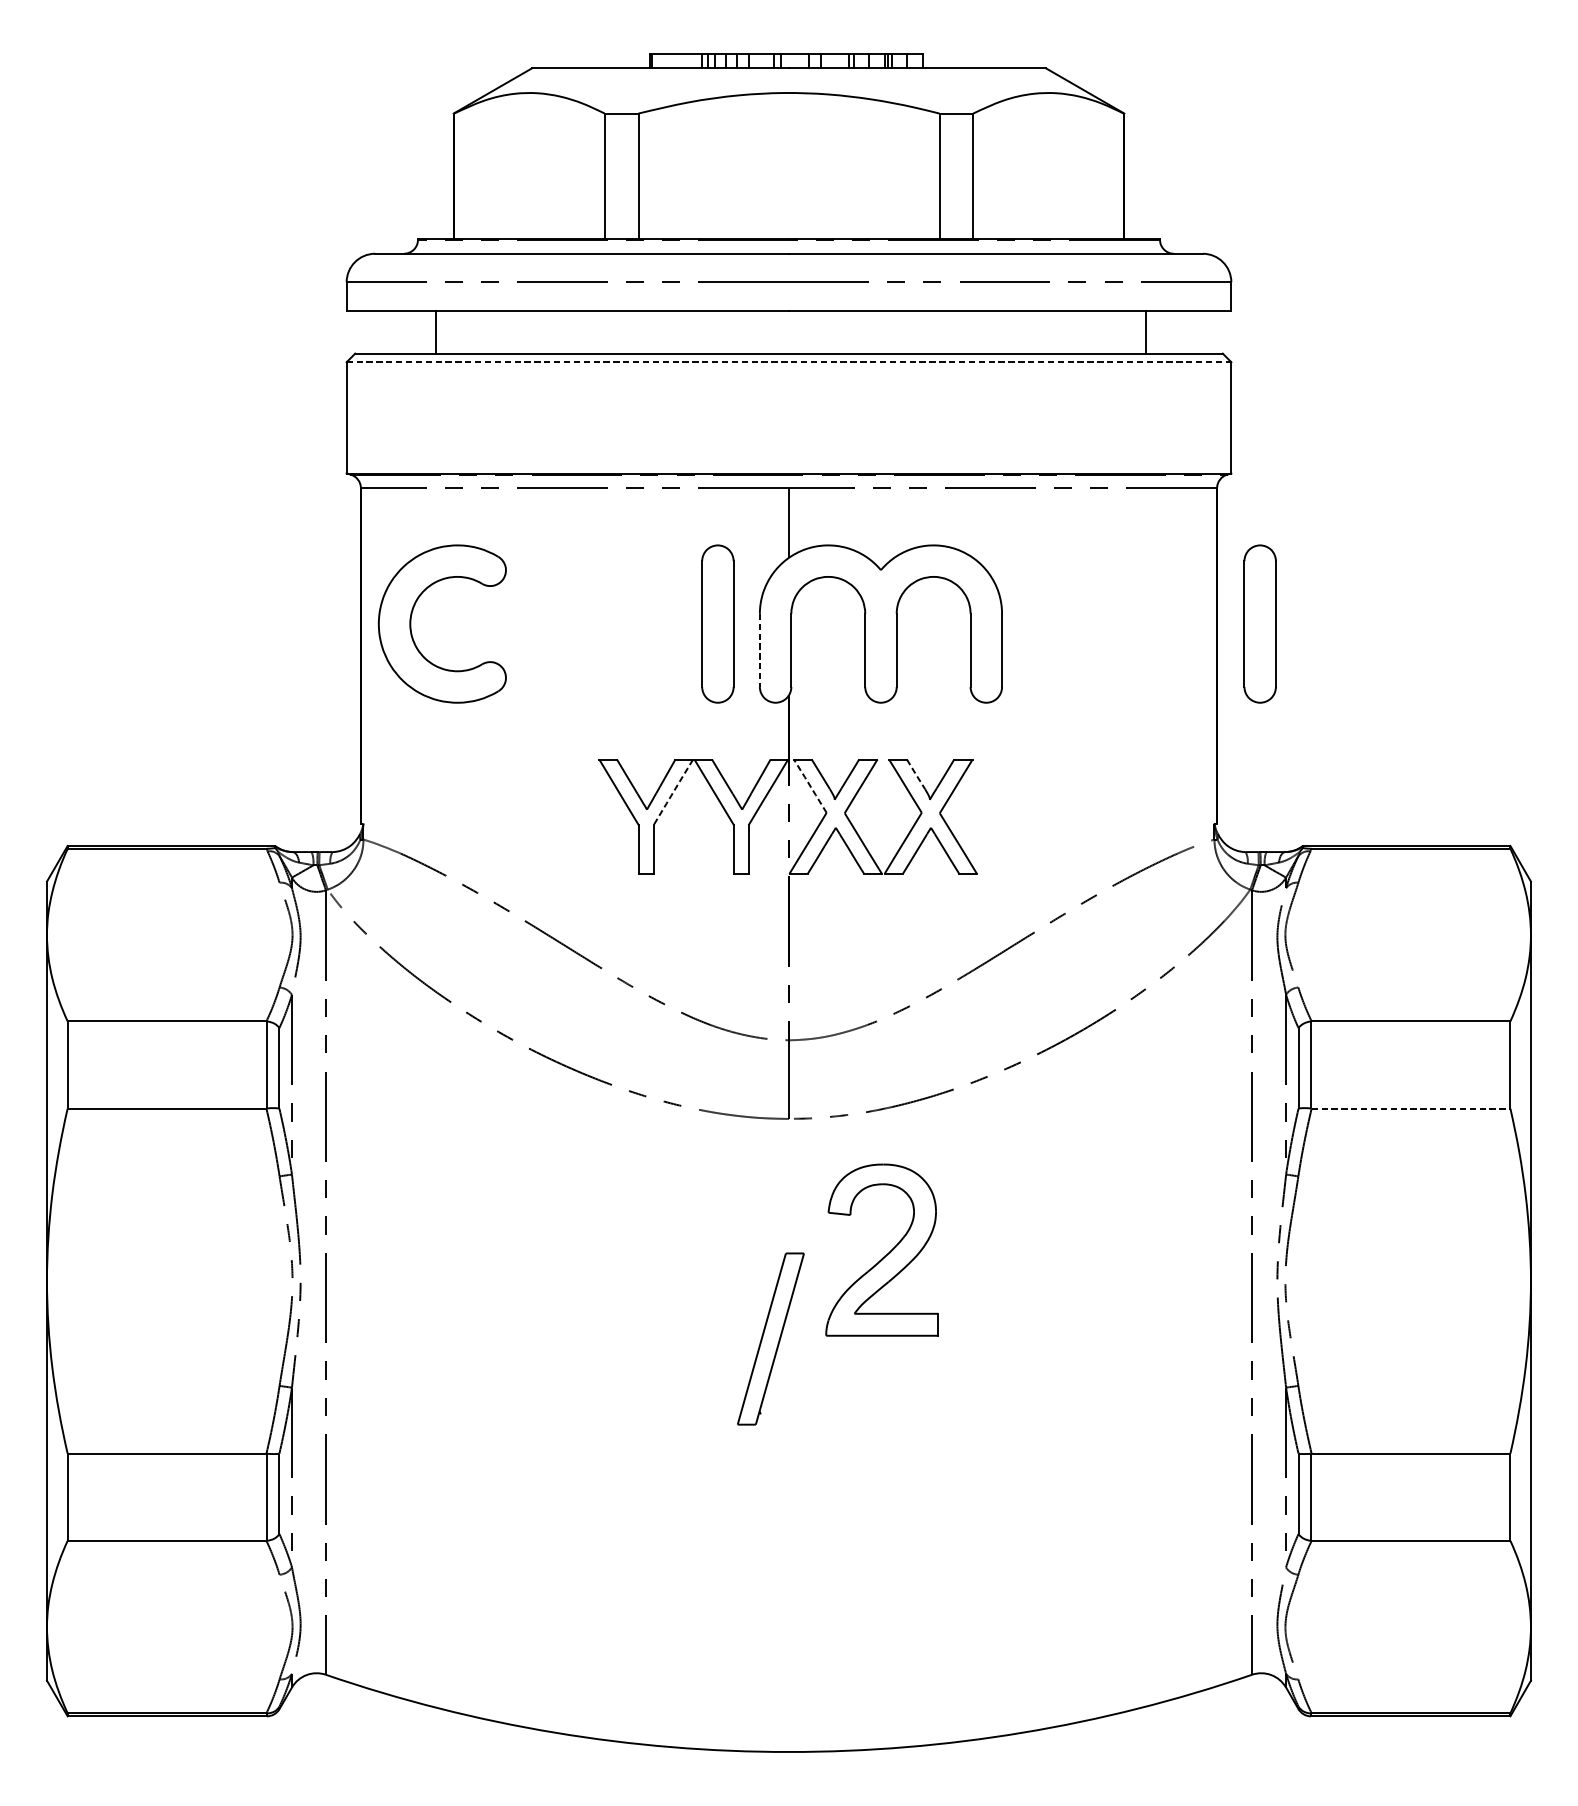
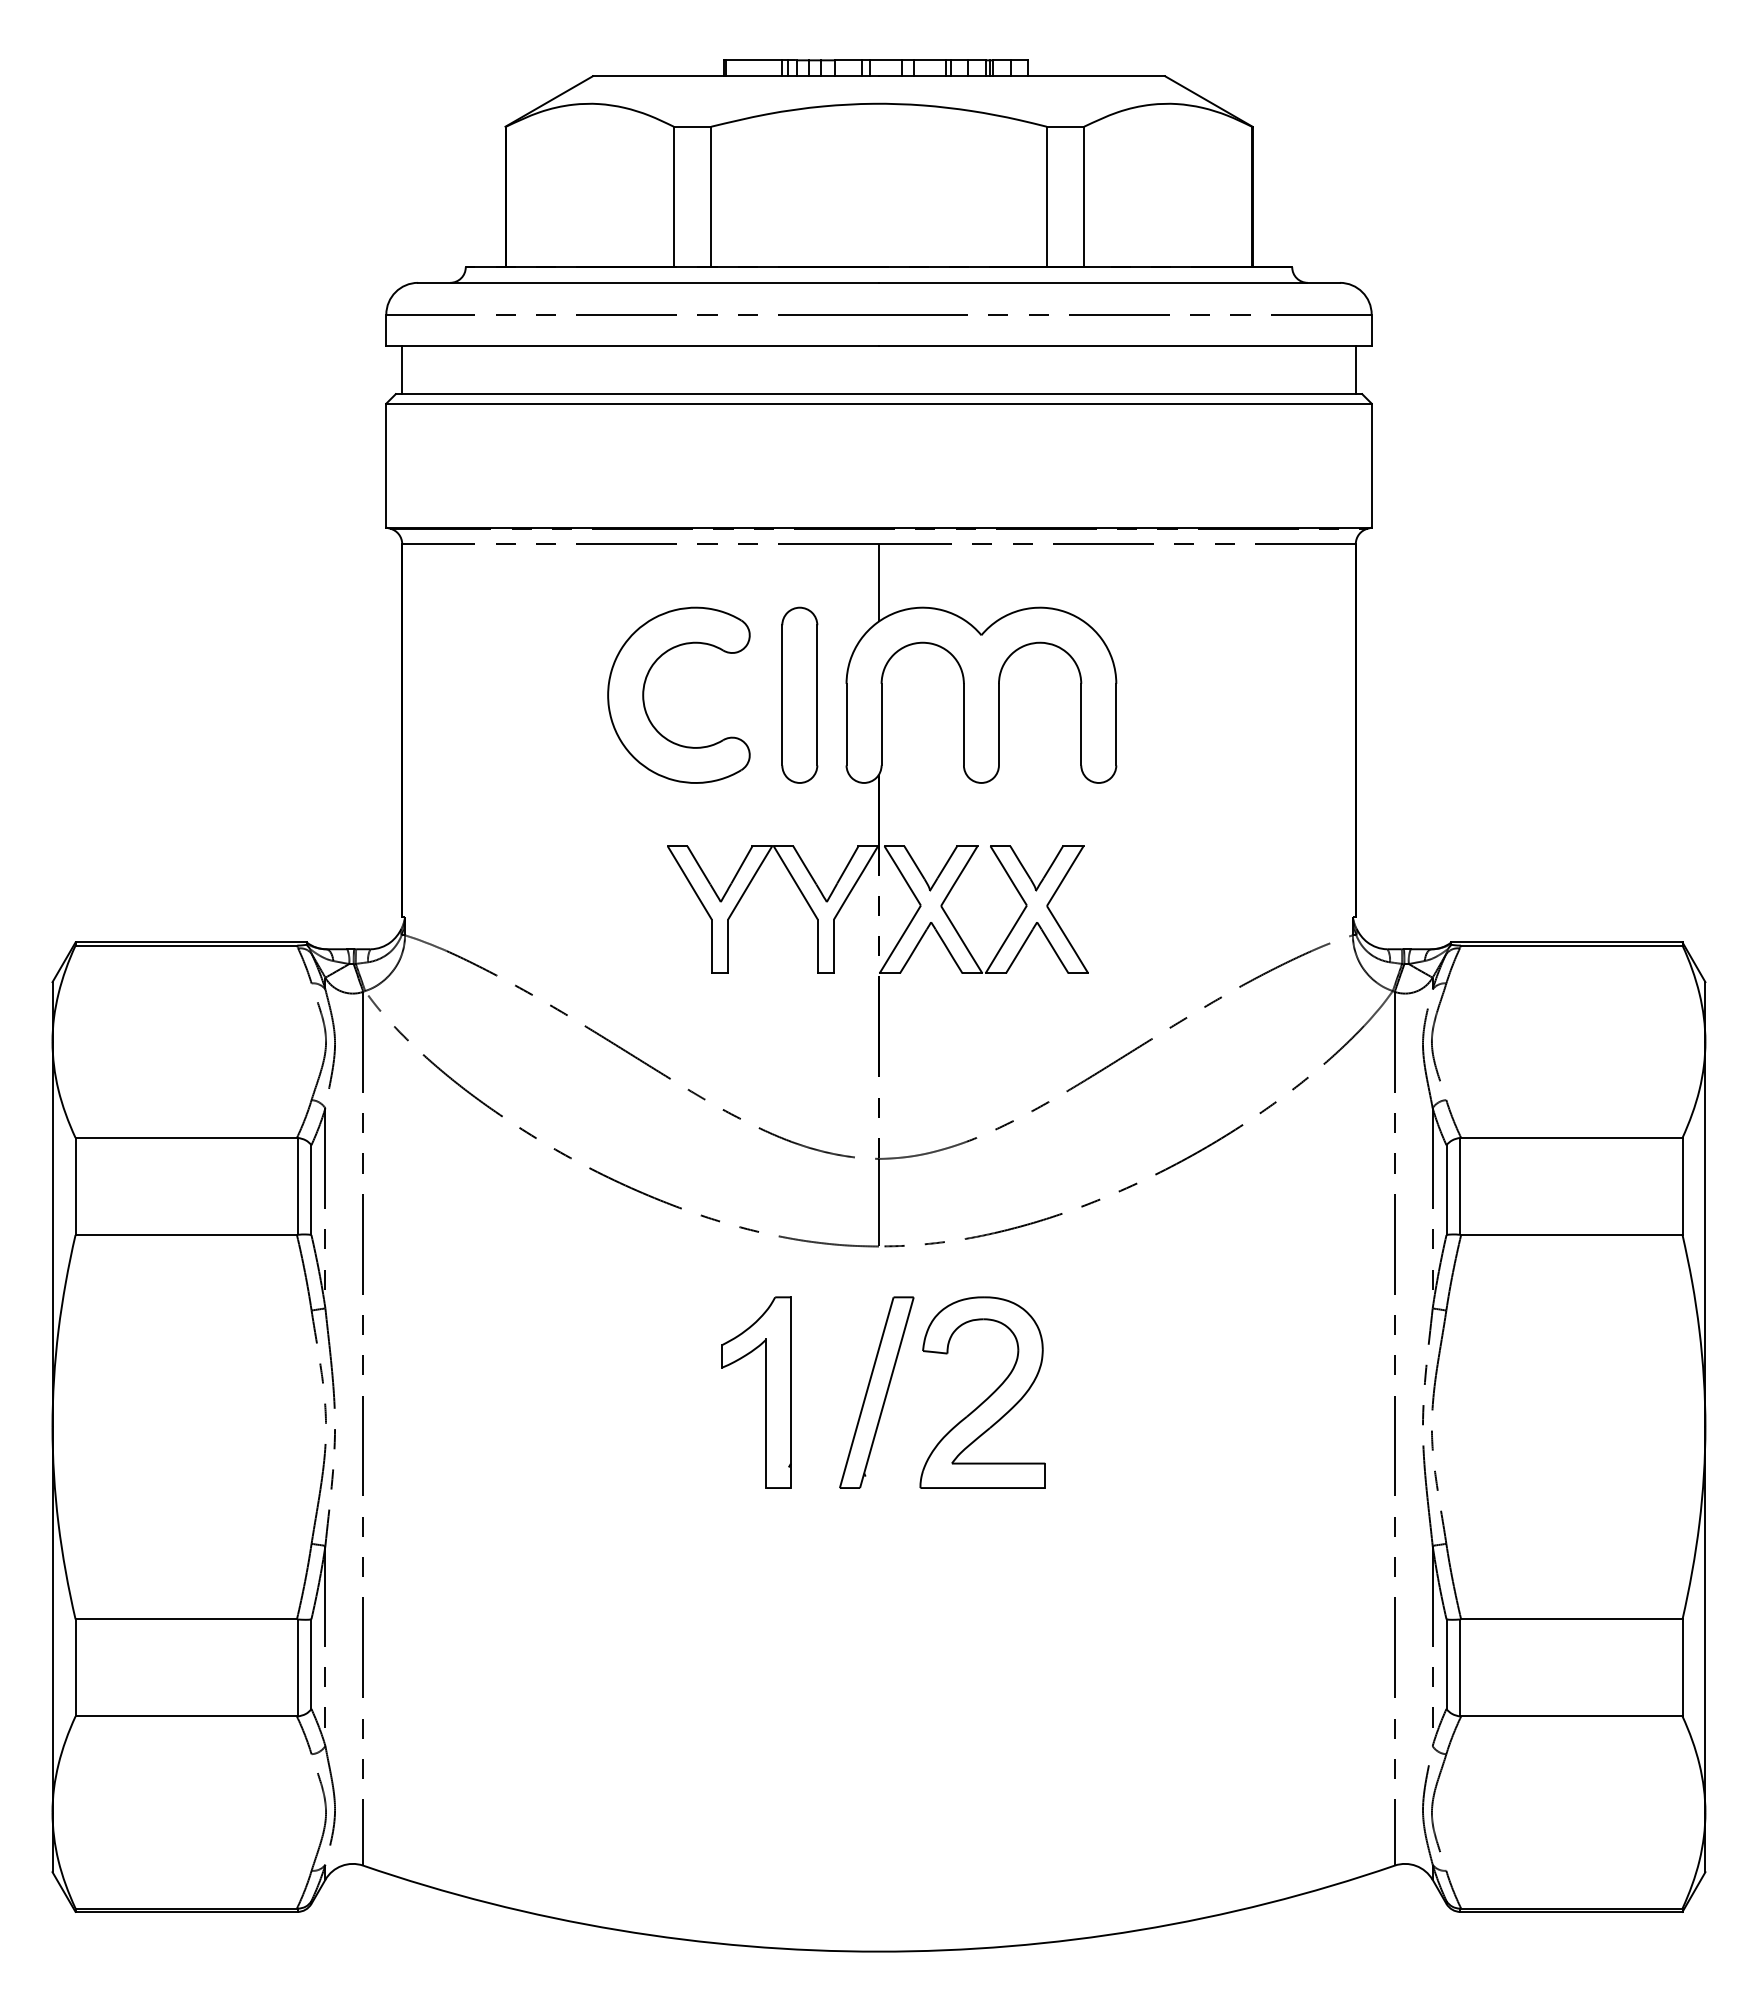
line: (436, 332) -> (402, 370), moved
line: (1145, 332) -> (1355, 370), moved
line: (789, 362) -> (879, 403), dashed -> solid
part: (411, 623) -> (644, 694), moved
part: (1259, 623) -> (1403, 694), removed
line: (759, 650) -> (846, 724), dashed -> solid
line: (916, 774) -> (1020, 862), dashed -> solid
line: (810, 785) -> (902, 875), dashed -> solid
line: (672, 793) -> (749, 883), dashed -> solid
line: (1410, 1109) -> (1571, 1235), dashed -> solid
part: (687, 1249) -> (765, 1392), added
part: (770, 1338) -> (876, 1392), moved

